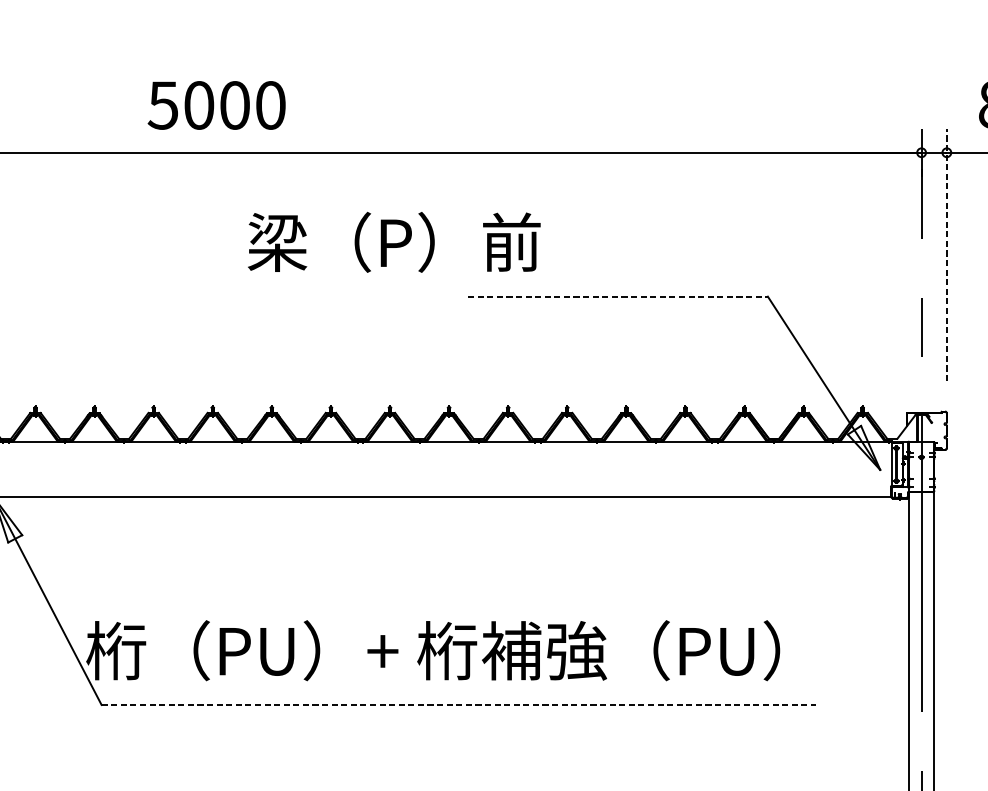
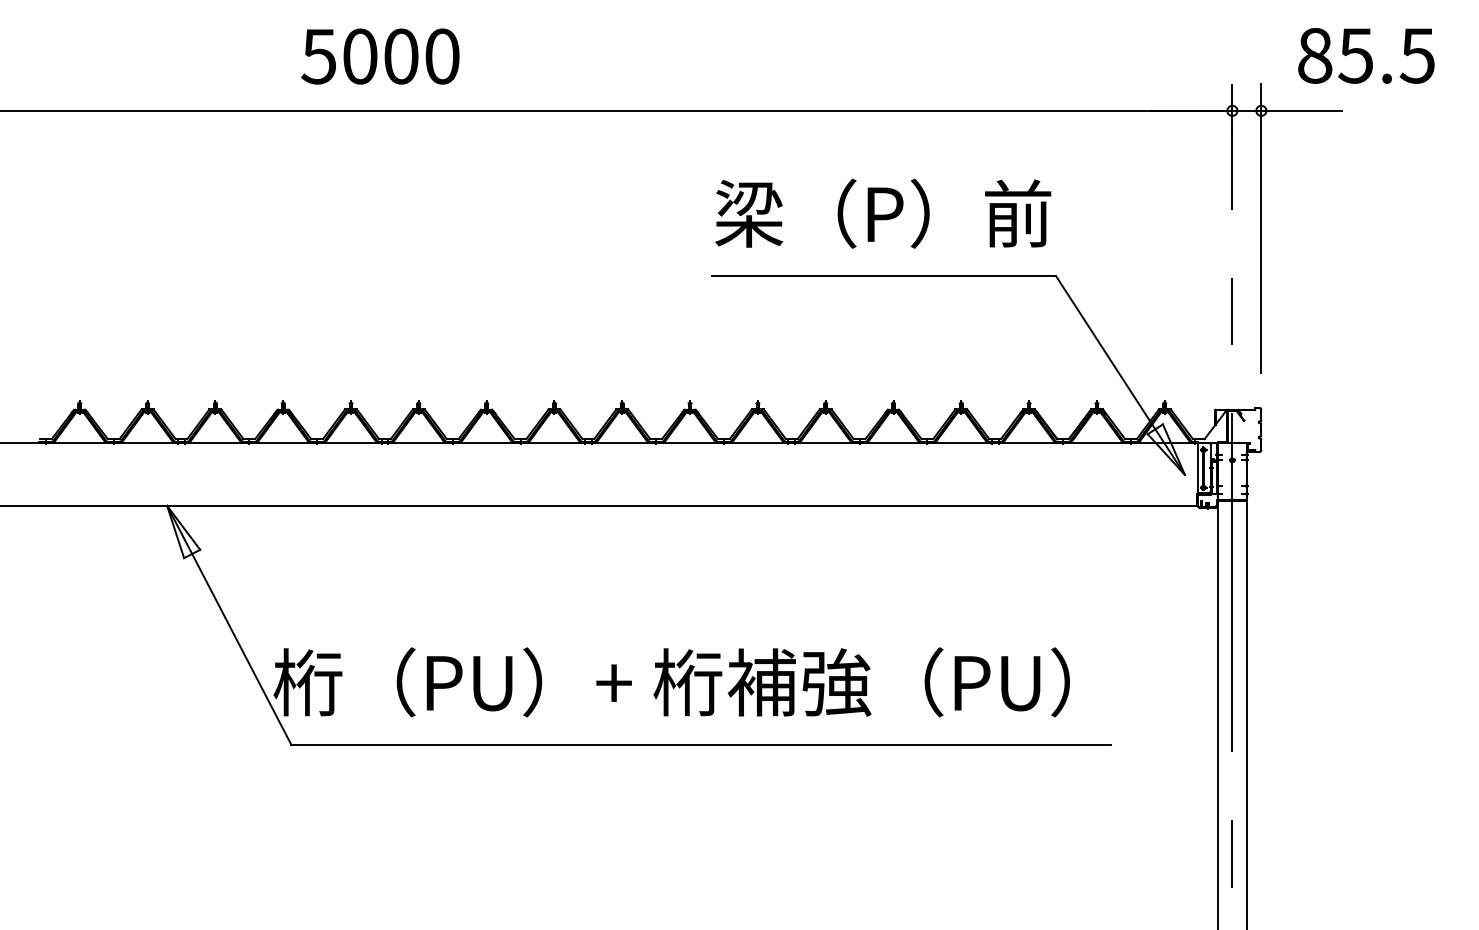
text: (216, 105) -> (380, 56), moved
text: (394, 242) -> (883, 213), moved
line: (946, 255) -> (1261, 228), dashed -> solid
line: (618, 297) -> (884, 276), dashed -> solid
line: (459, 704) -> (701, 744), dashed -> solid

